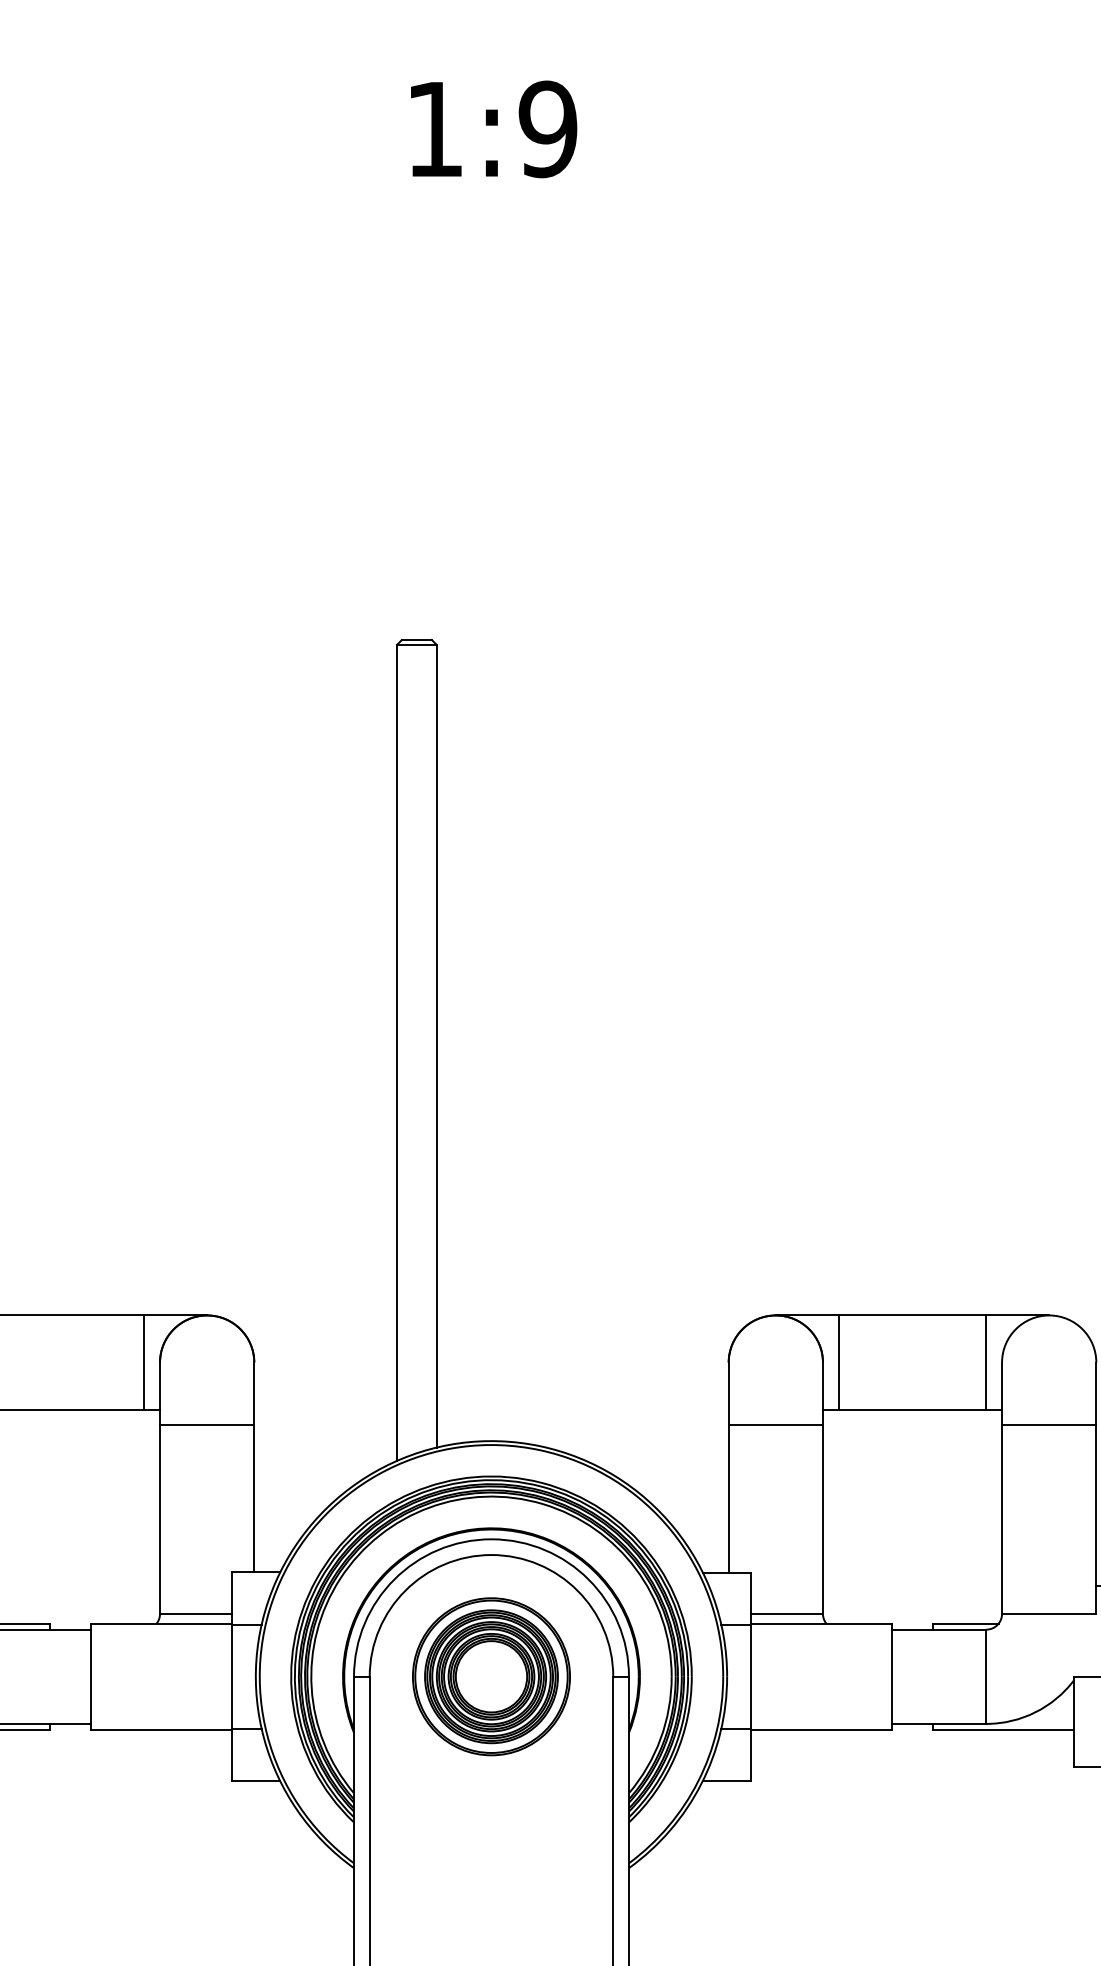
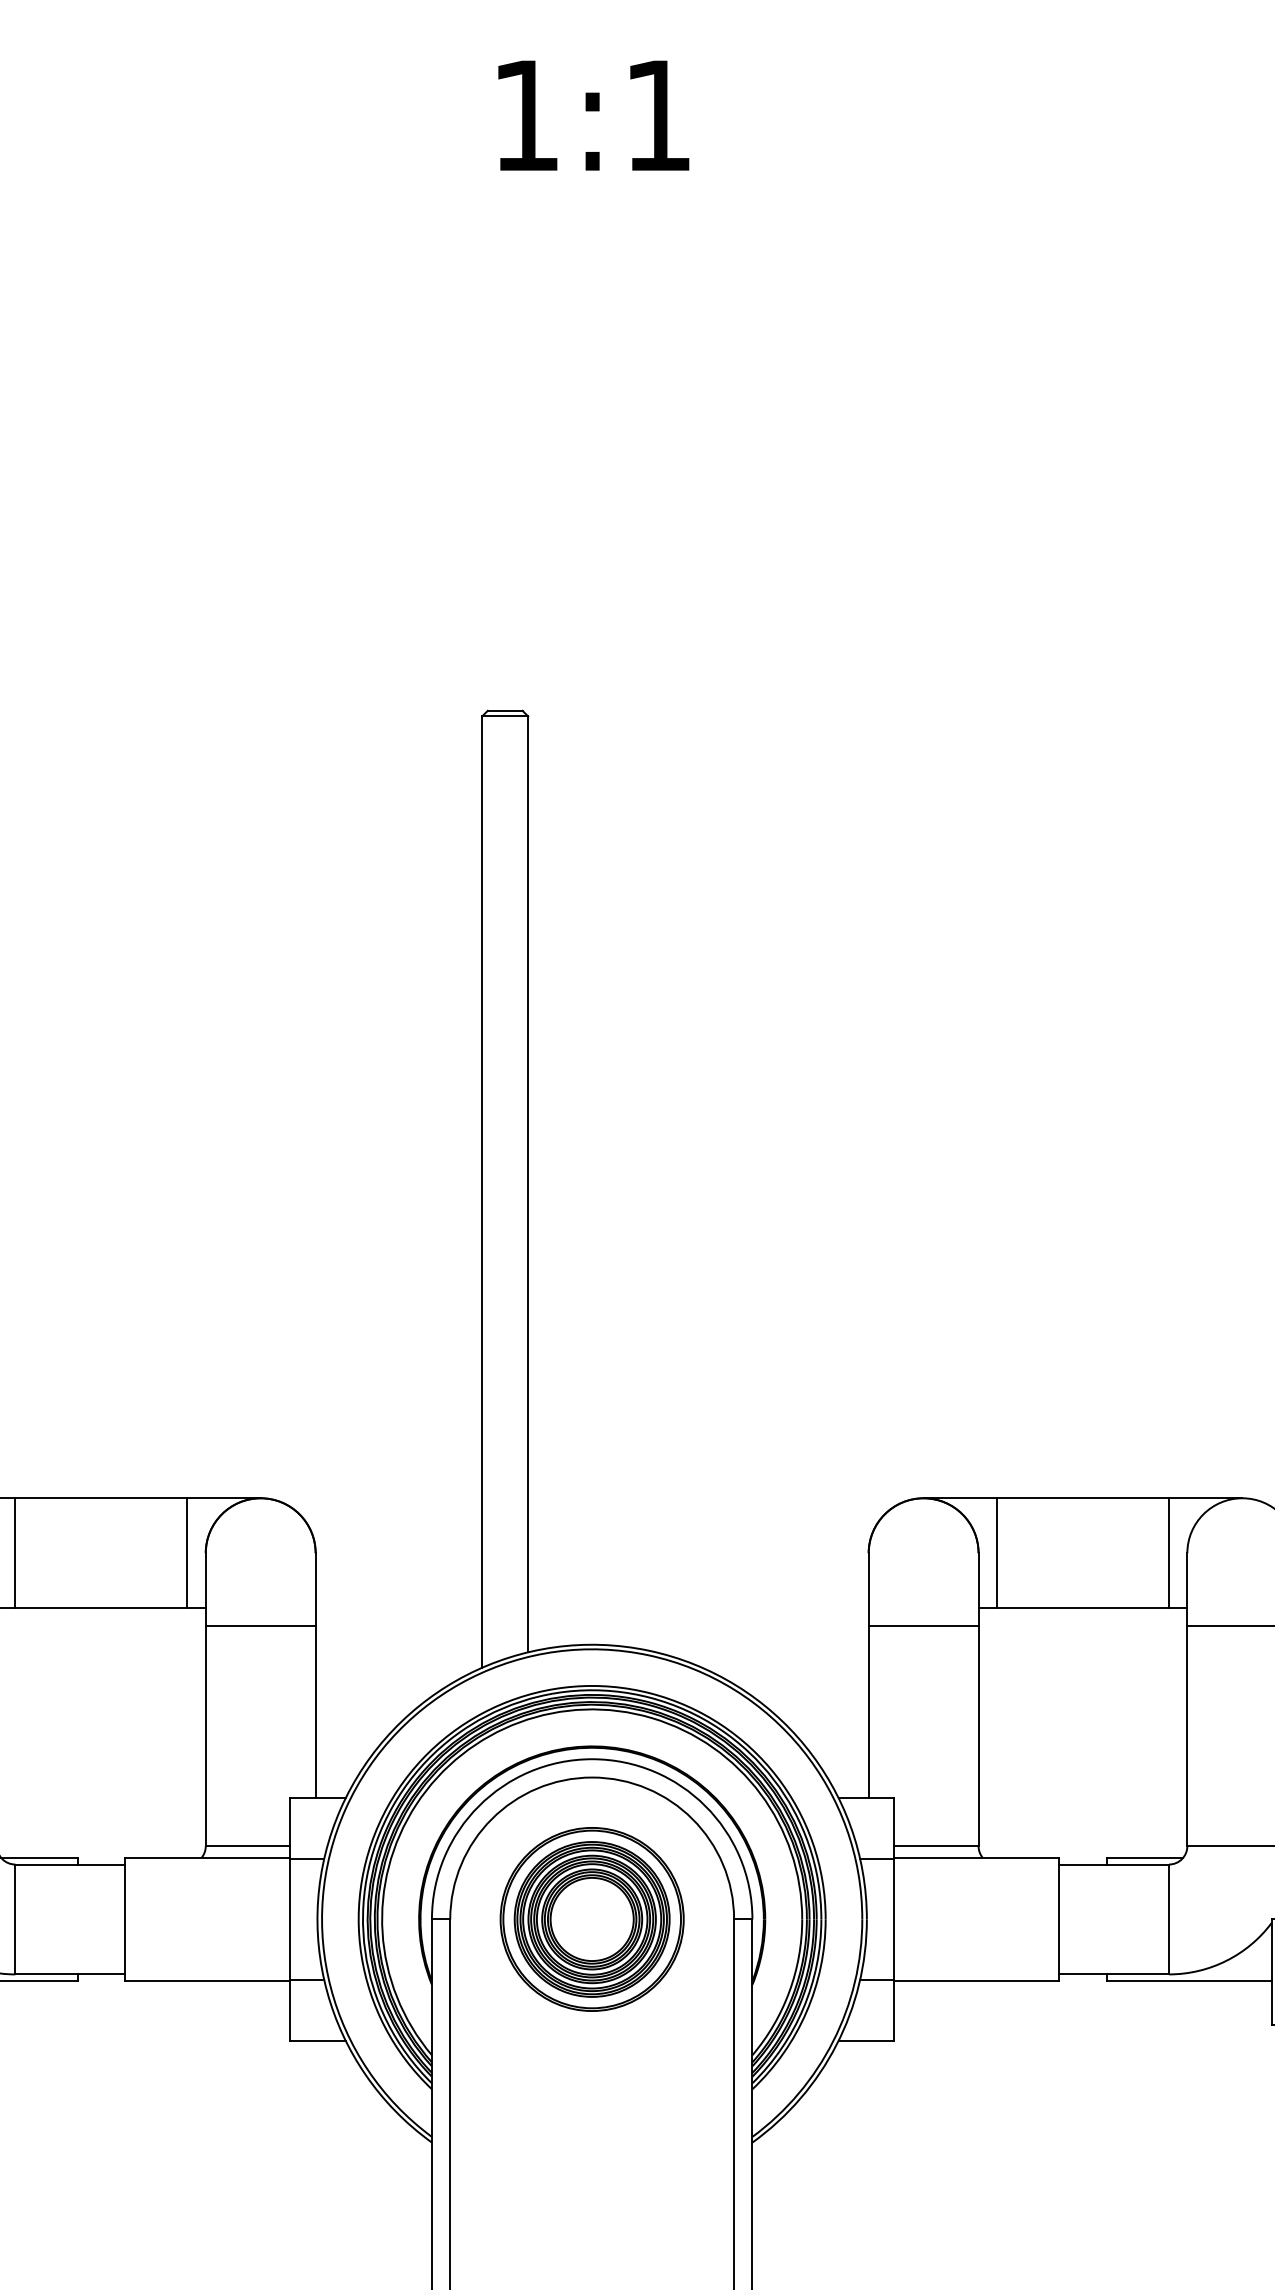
text: (547, 129) -> (657, 115), 1:9 -> 1:1

